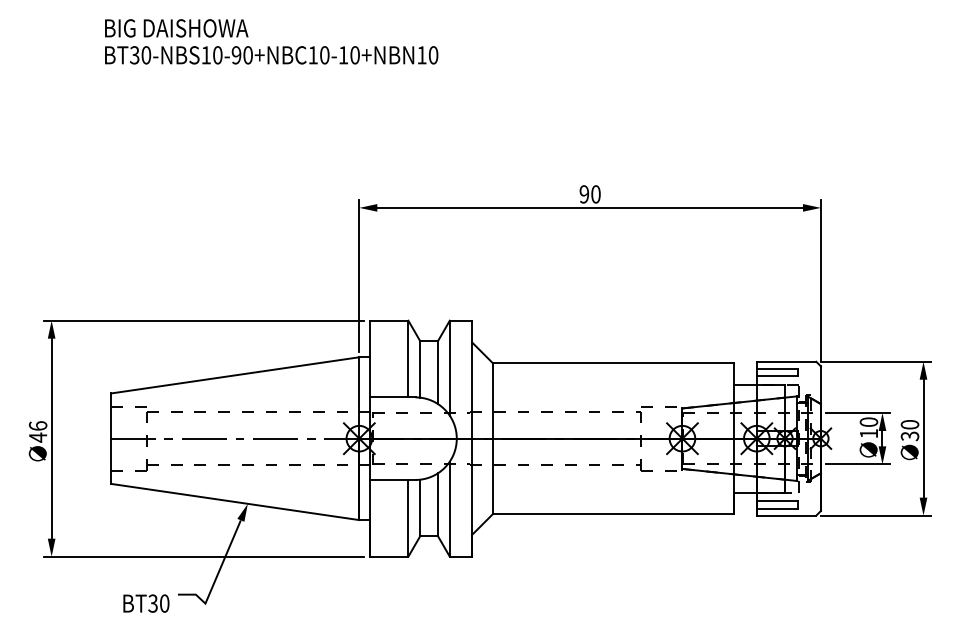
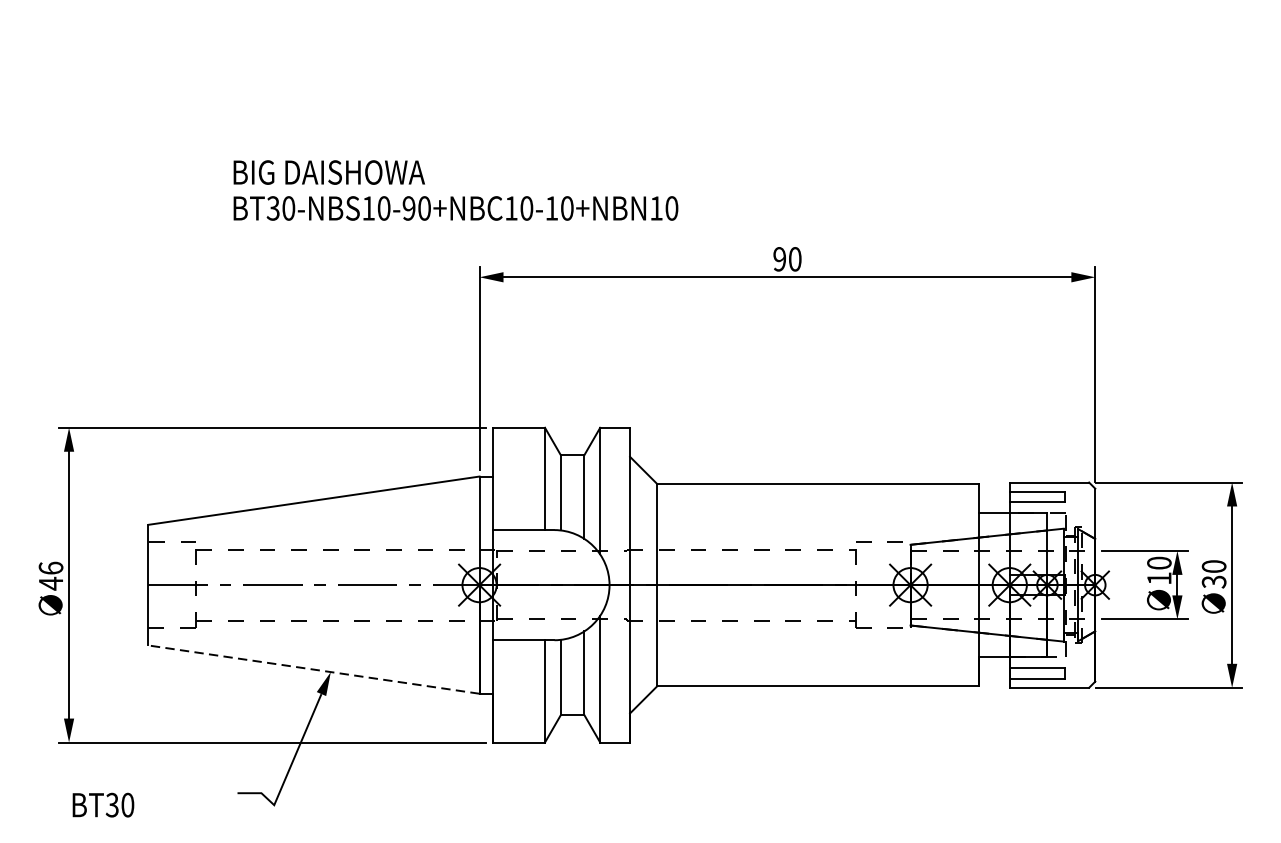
text: (271, 41) -> (455, 190), moved
line: (234, 501) -> (313, 668), solid -> dashed
text: (146, 603) -> (103, 805), moved

